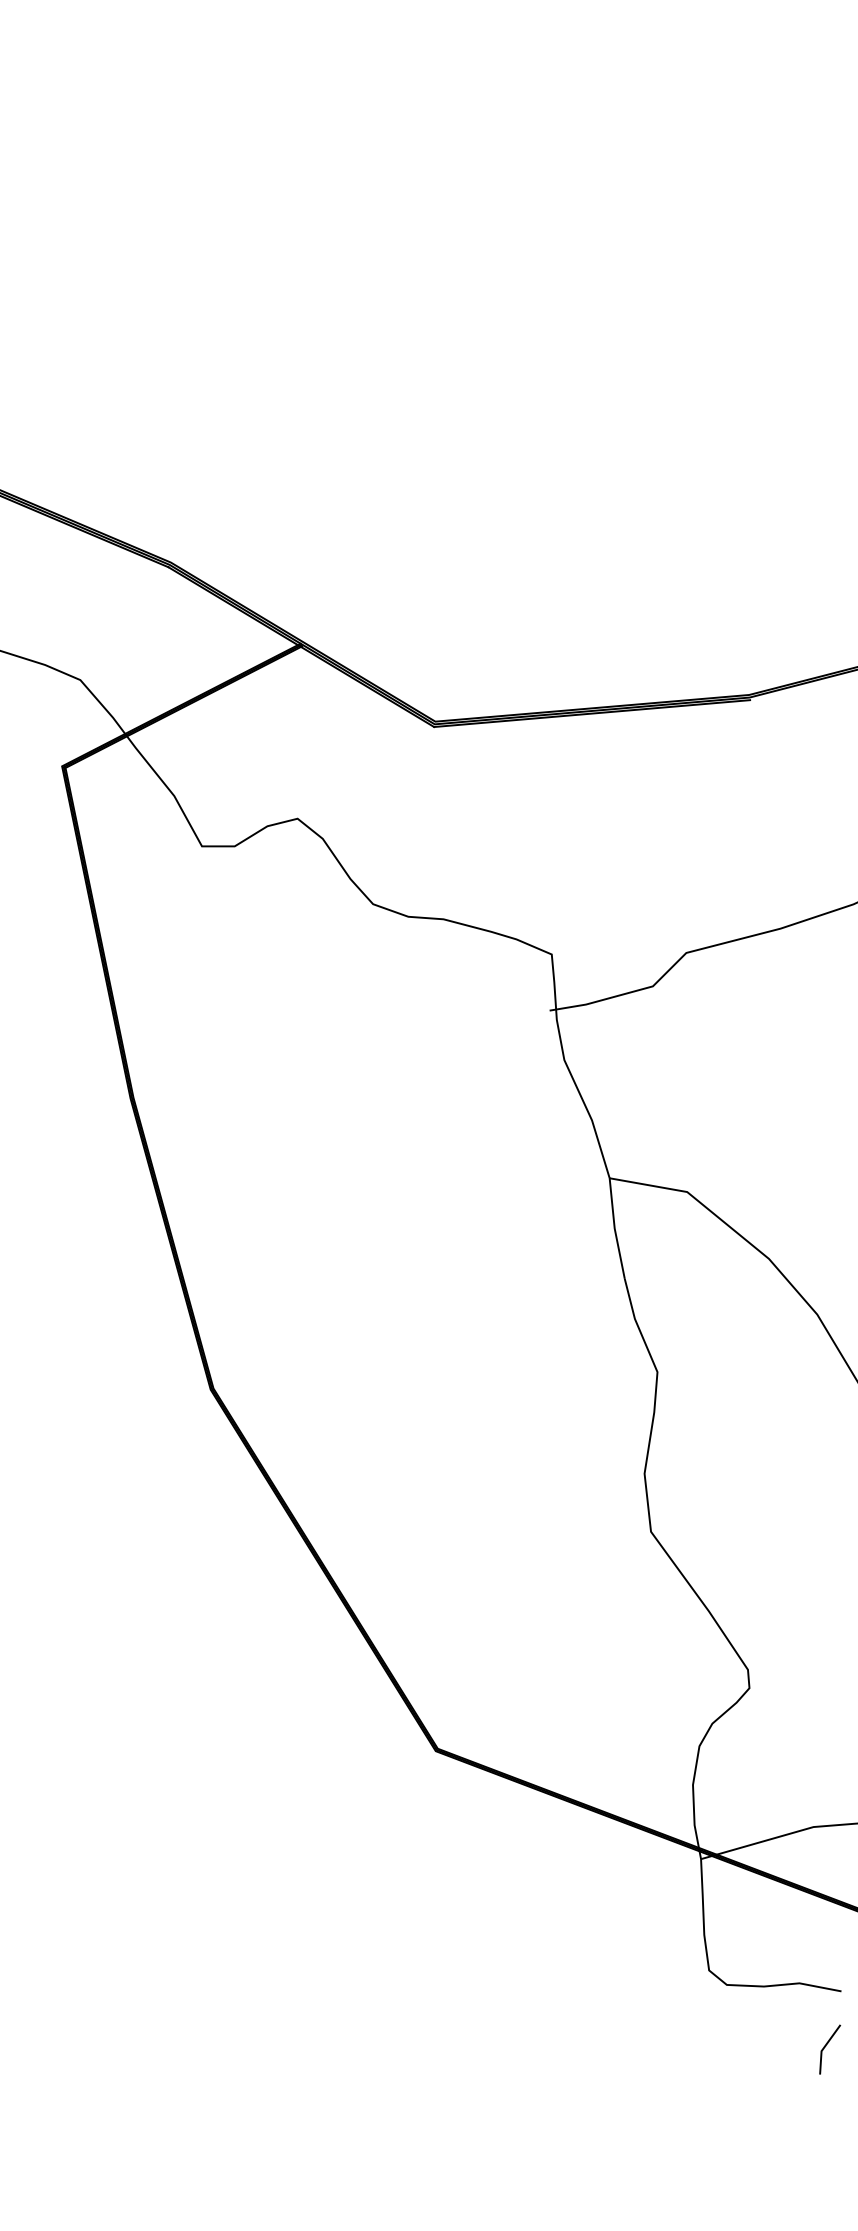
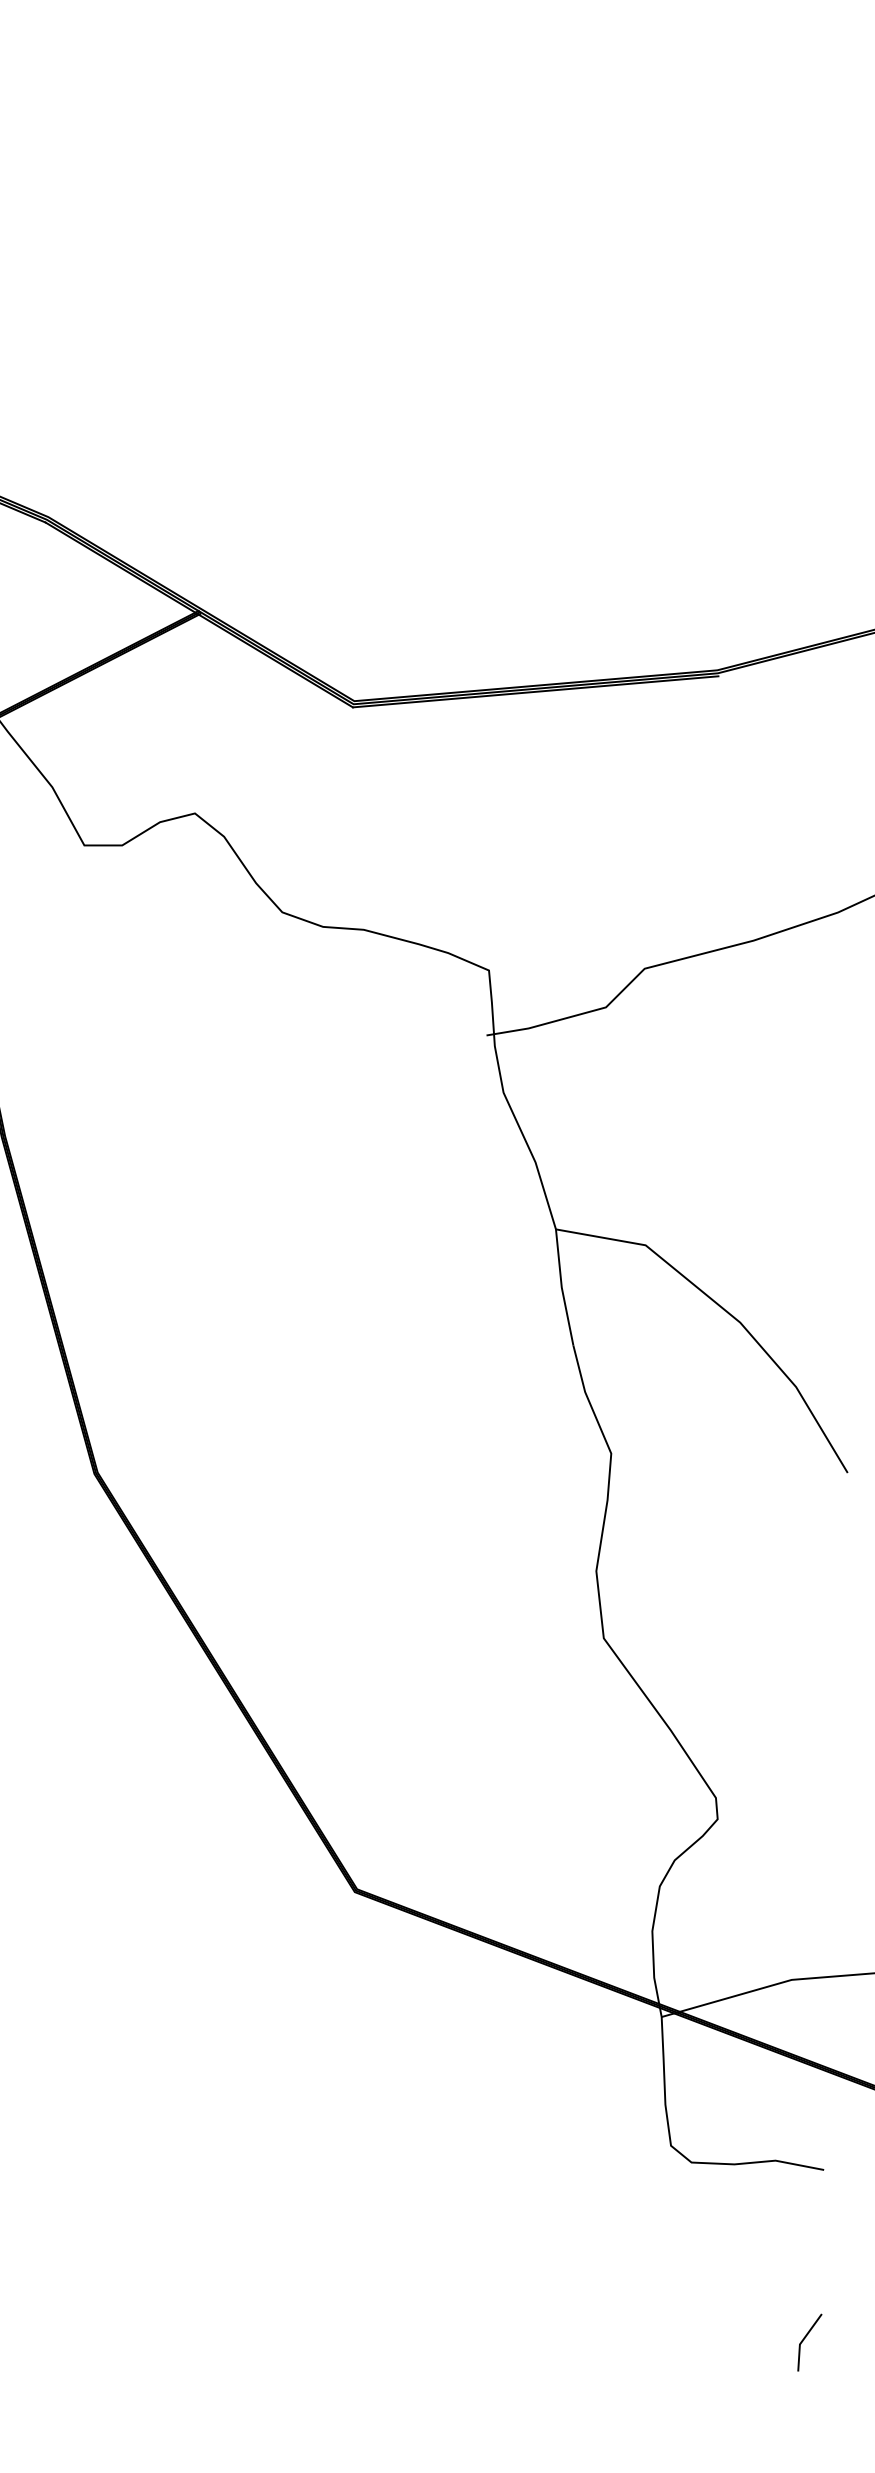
line: (826, 2046) -> (805, 2339), moved

